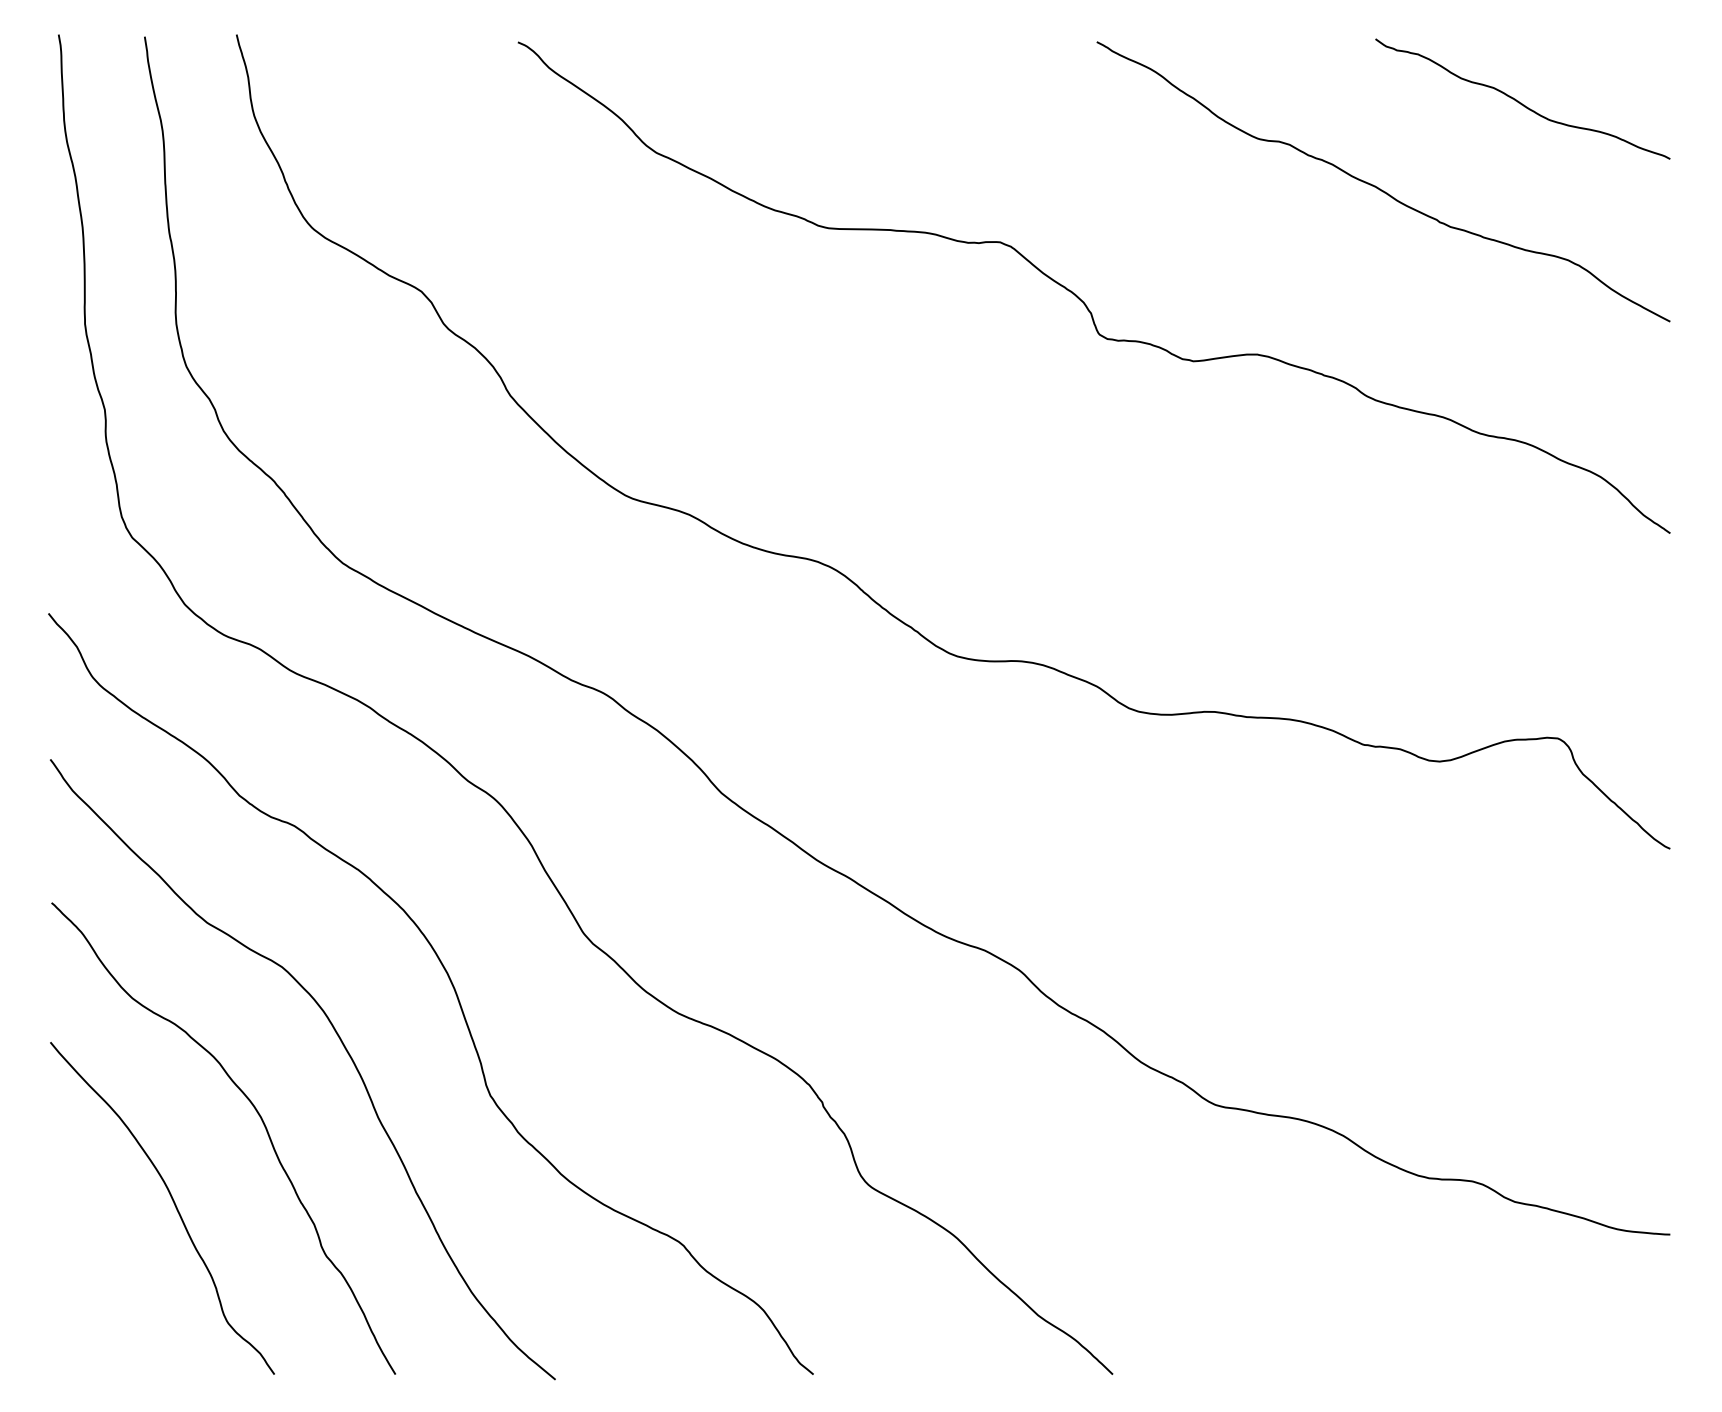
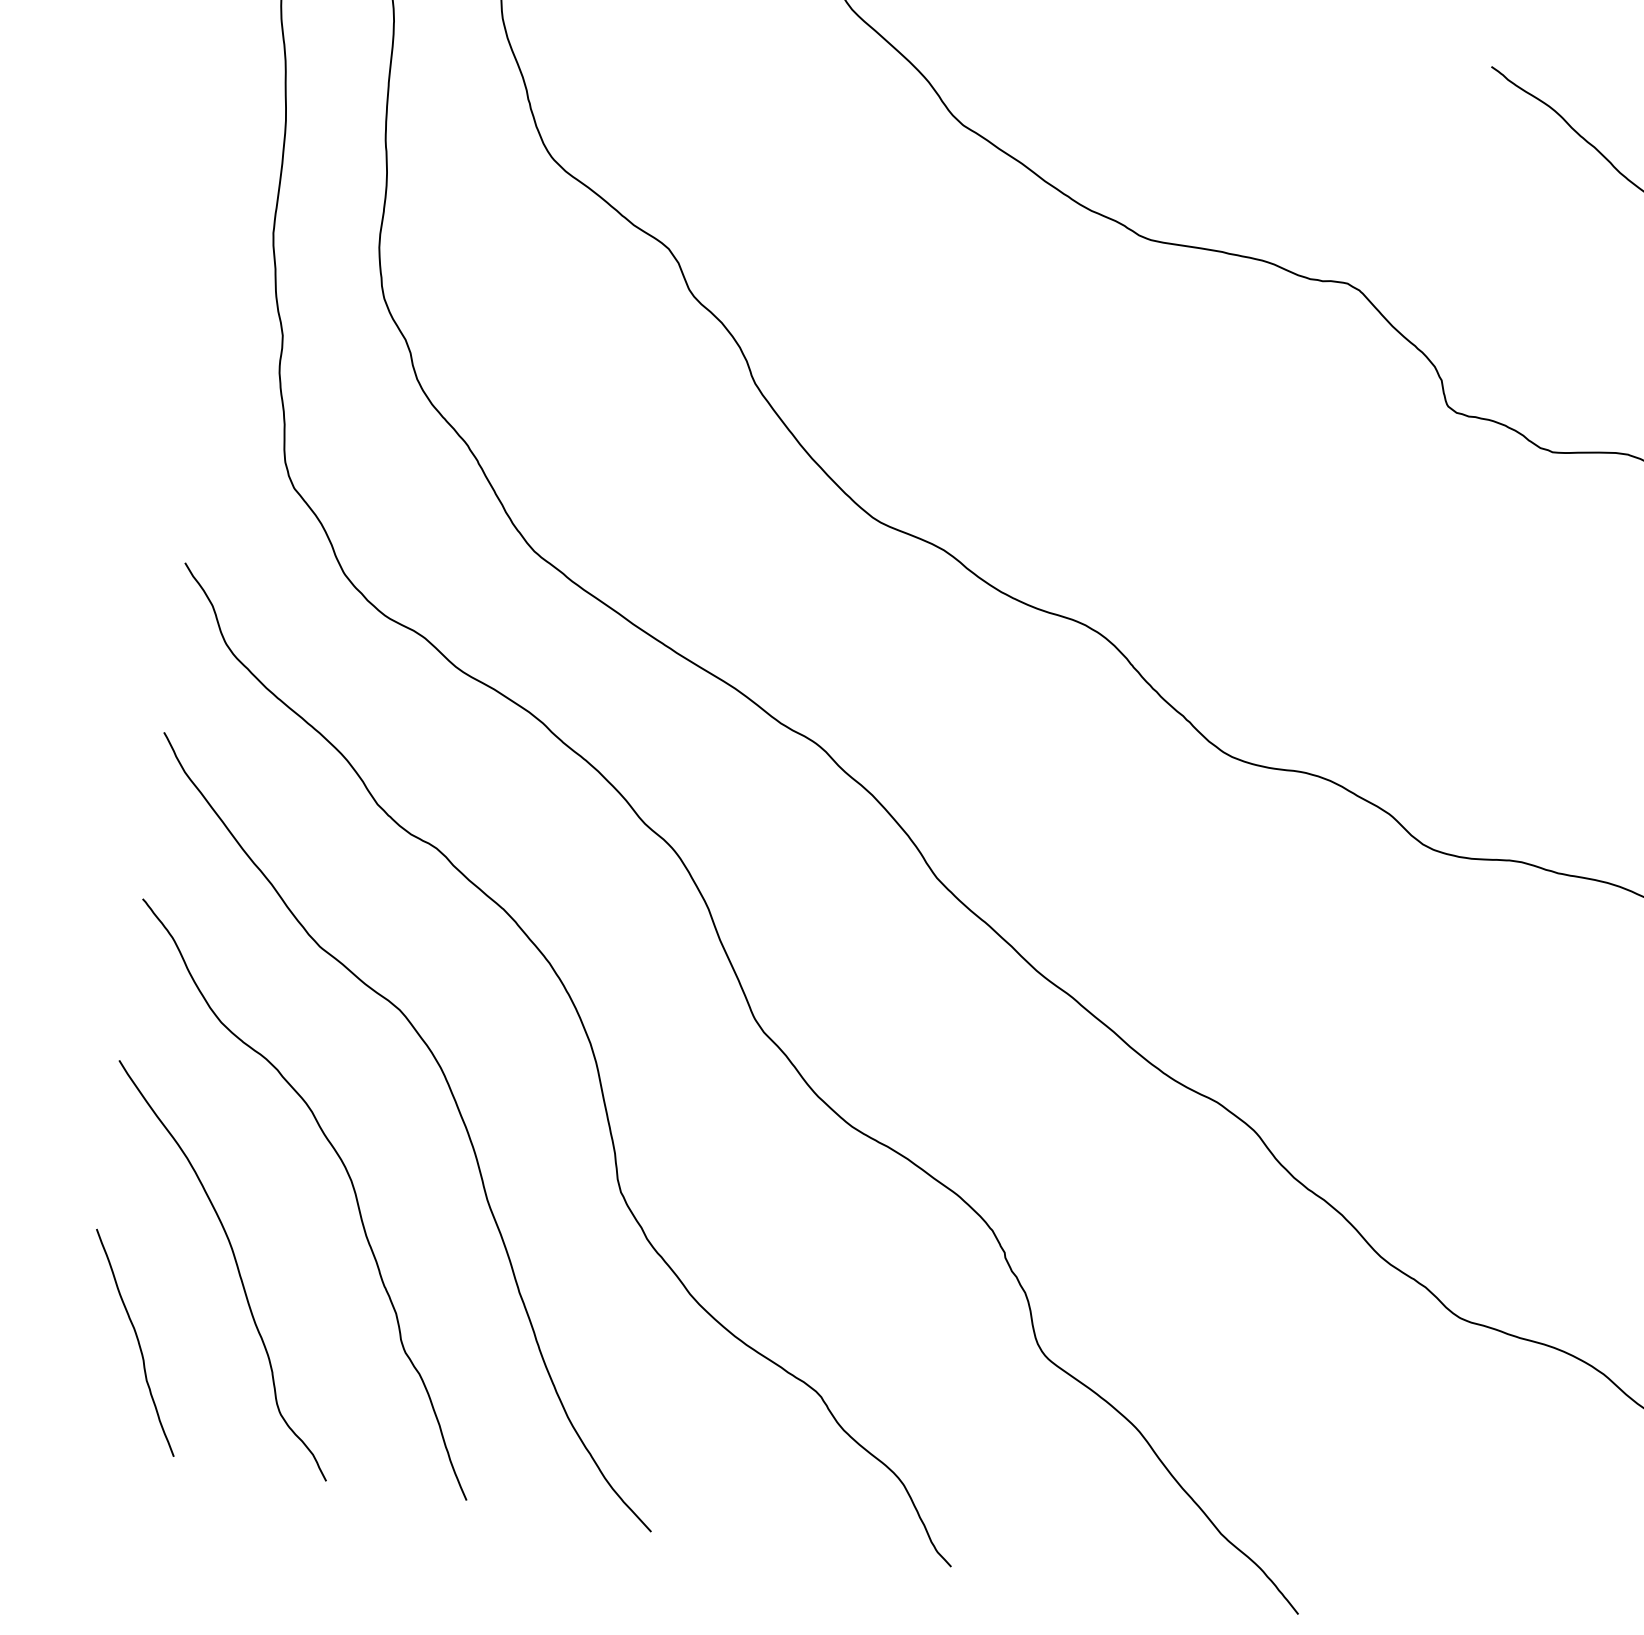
curve: (98, 1278) -> (137, 1341), added

